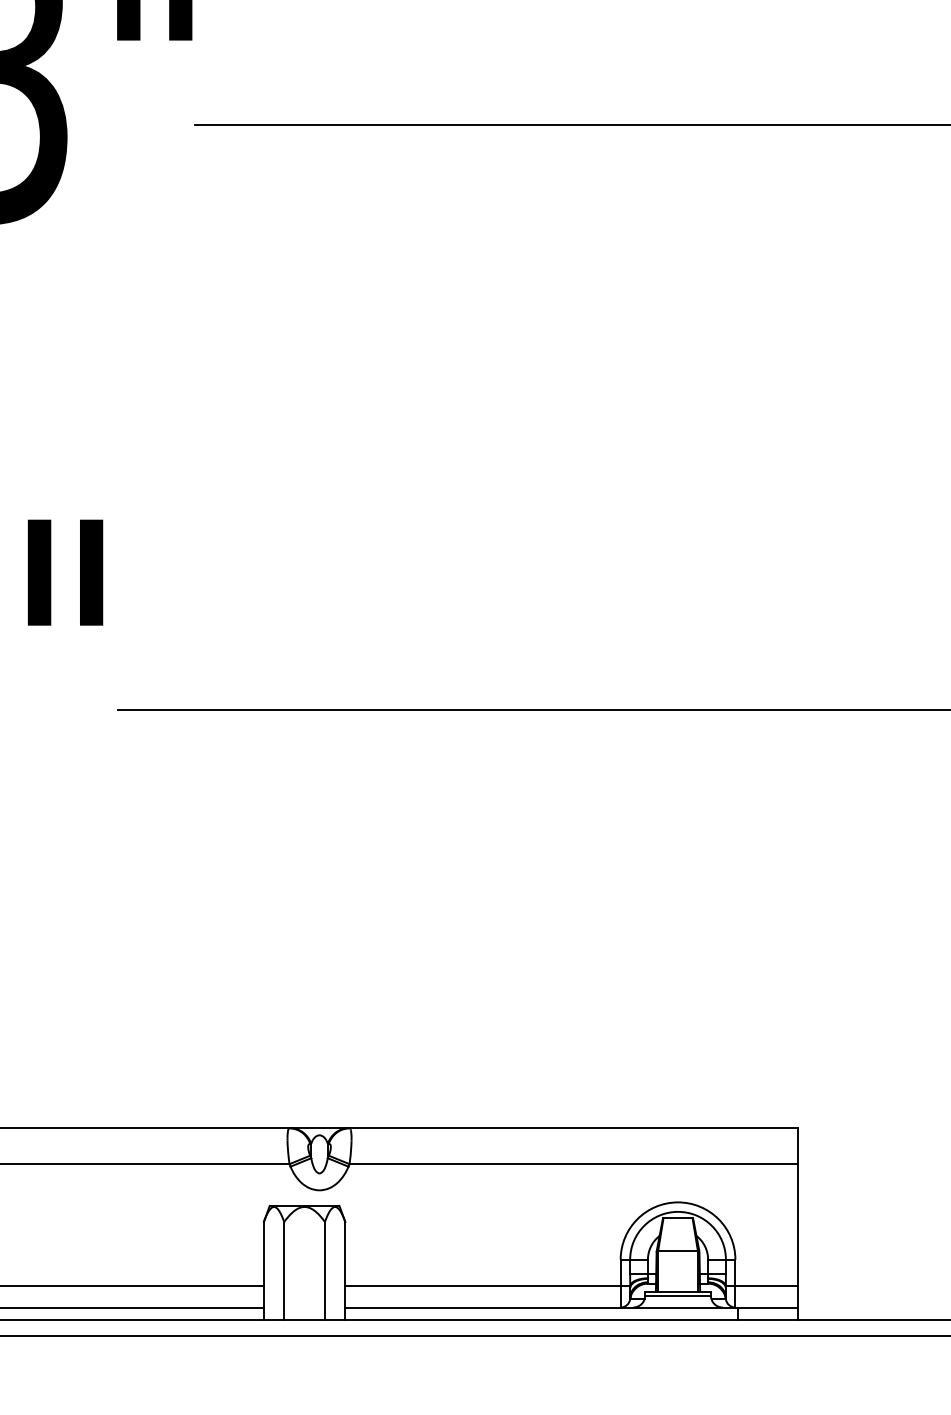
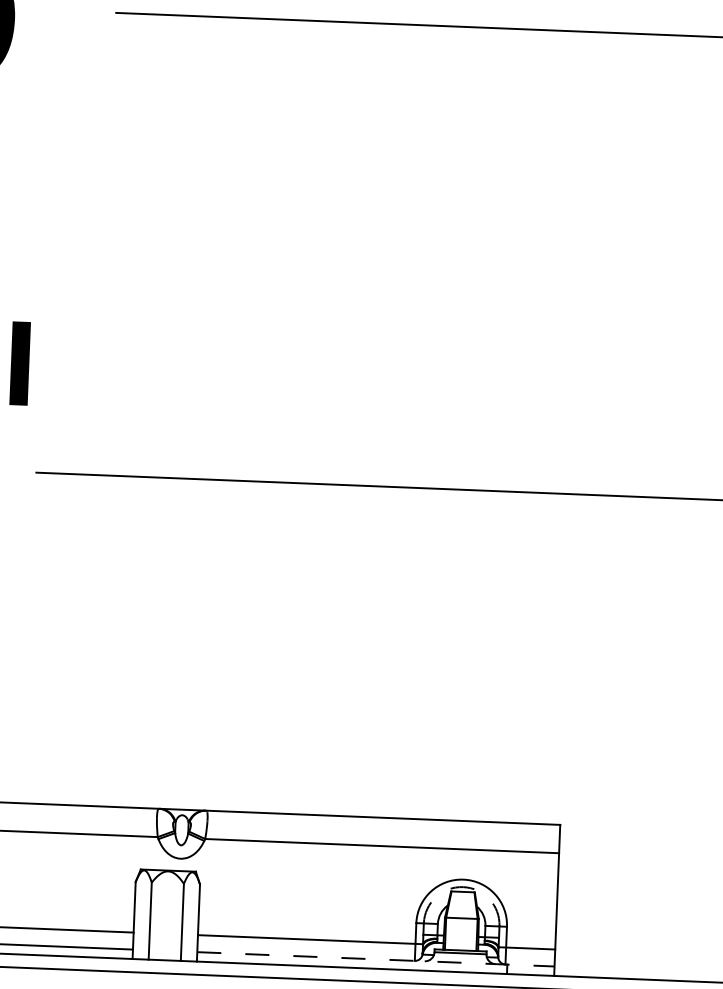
arc: (678, 1211) -> (463, 886), solid -> dashed
line: (571, 1307) -> (375, 959), solid -> dashed

